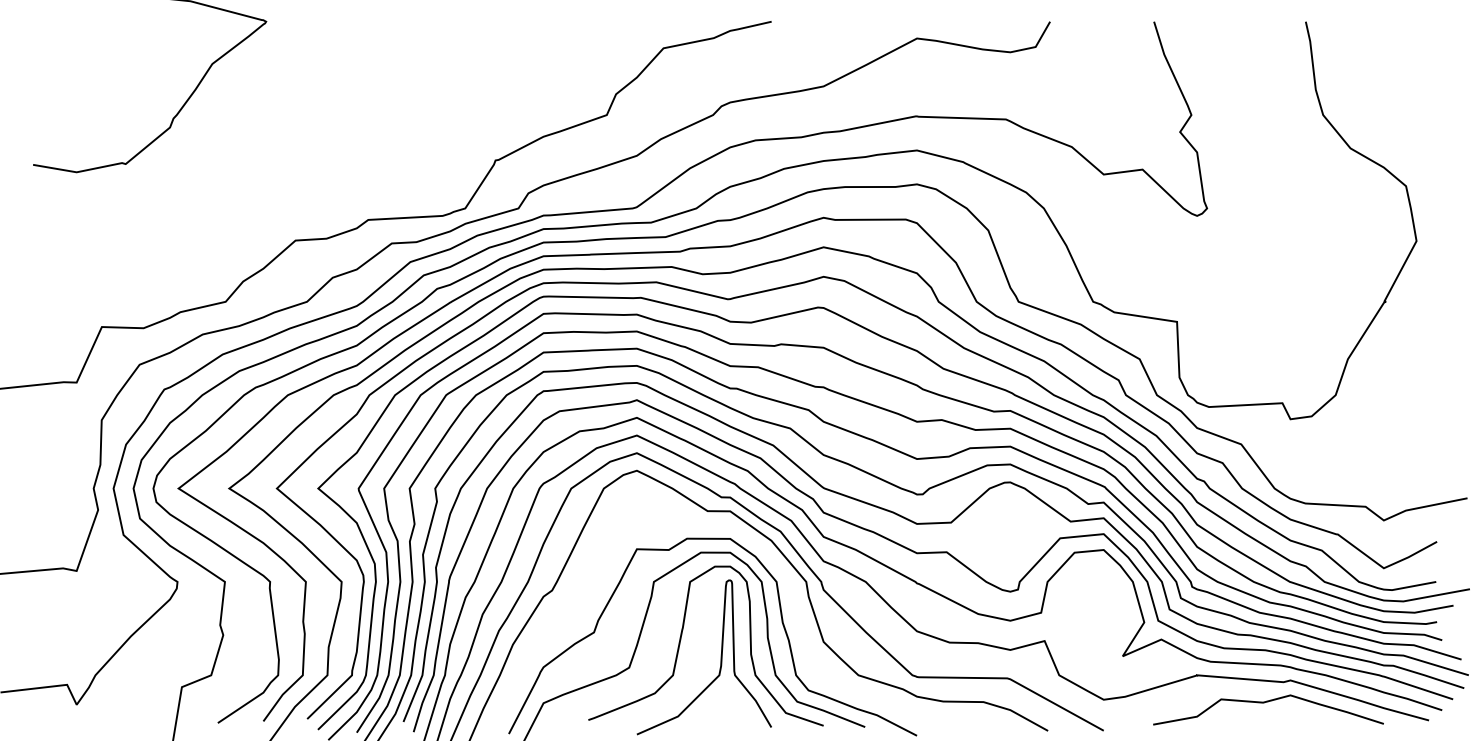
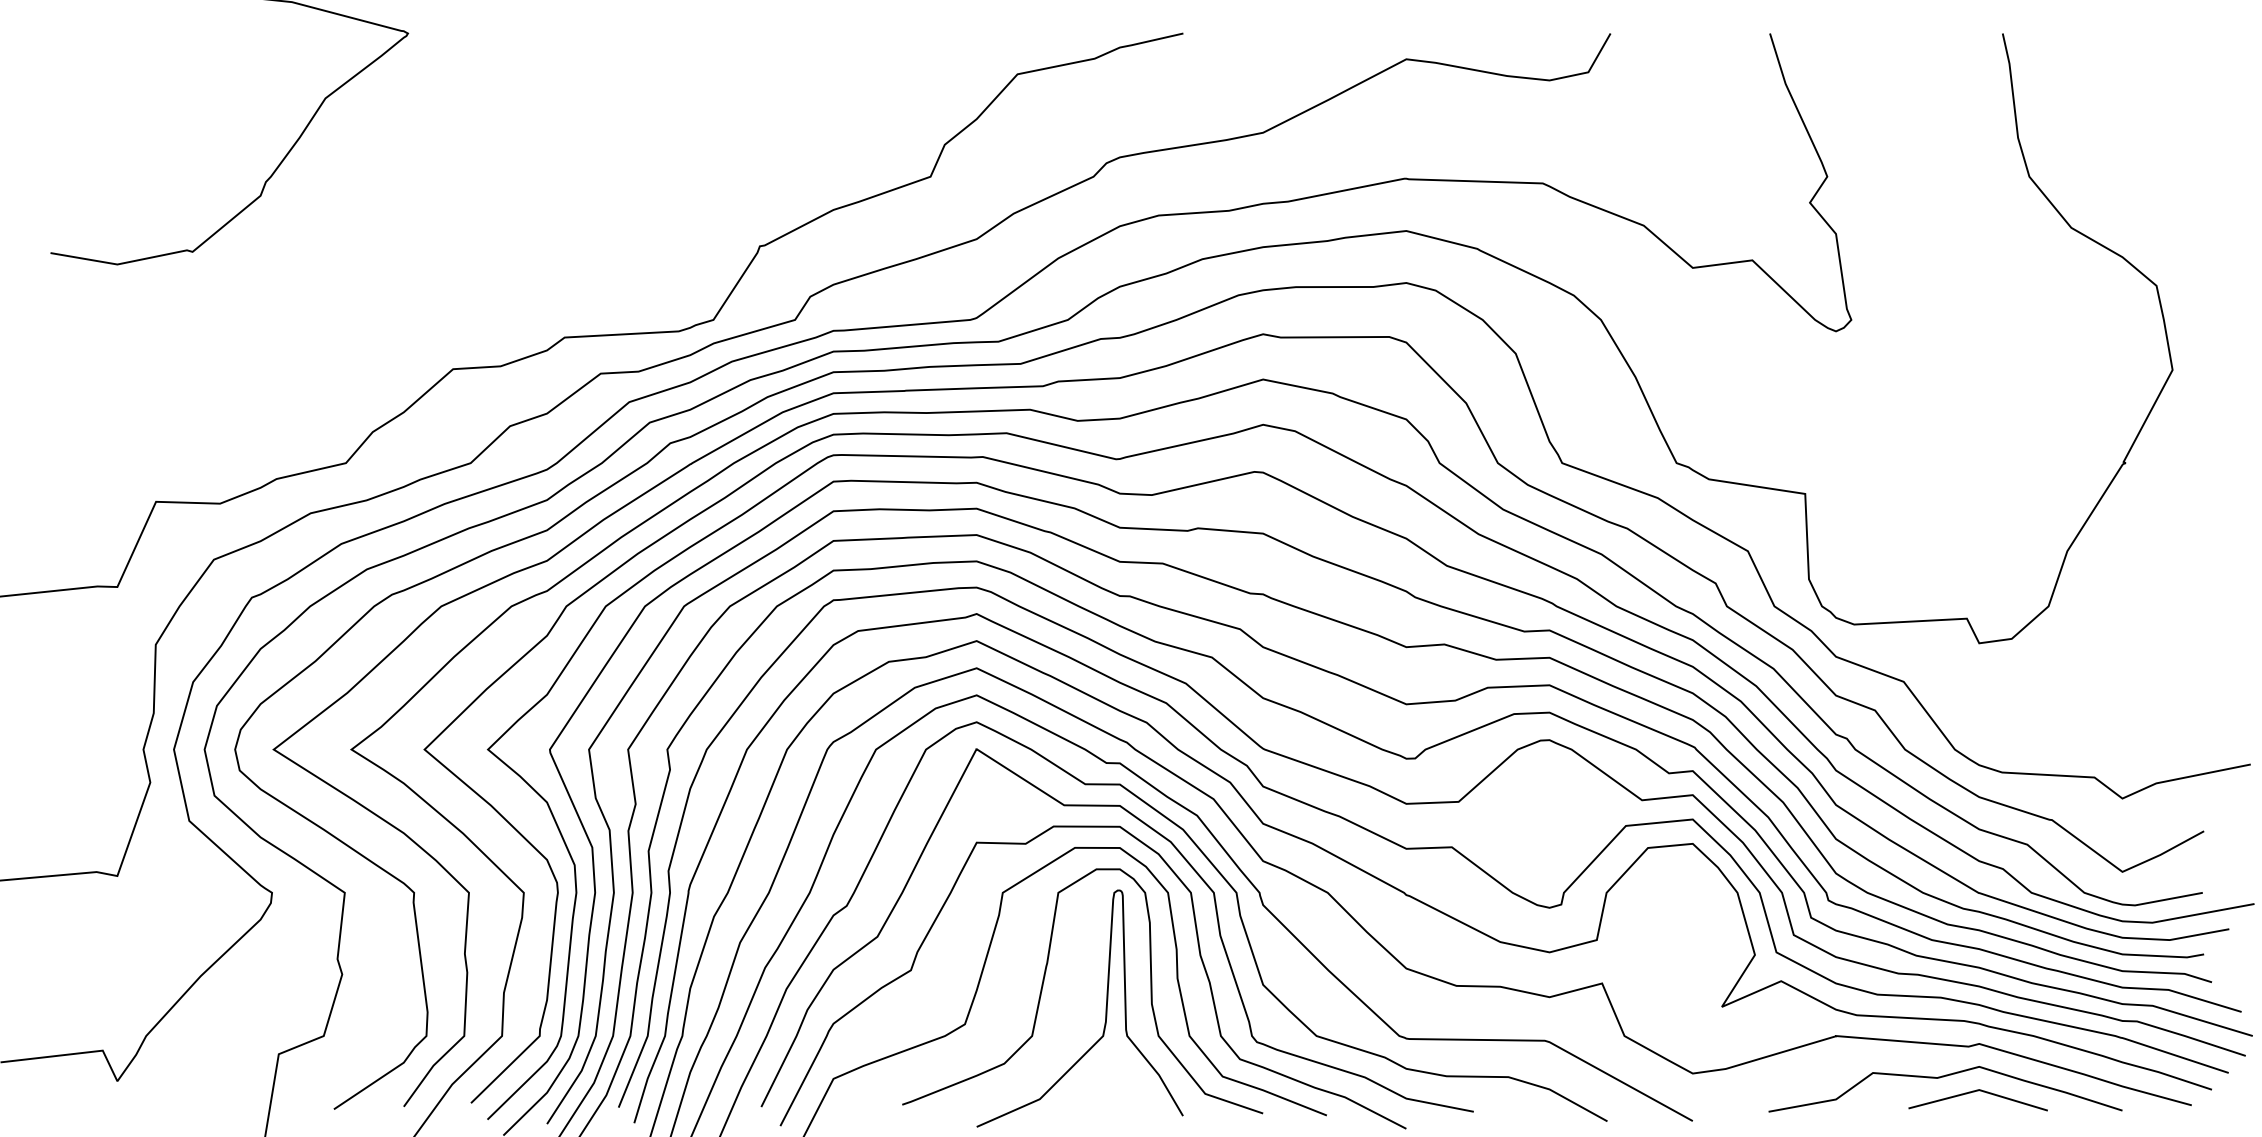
curve: (778, 568) -> (1193, 872), added
line: (1287, 712) -> (1974, 1093), added

